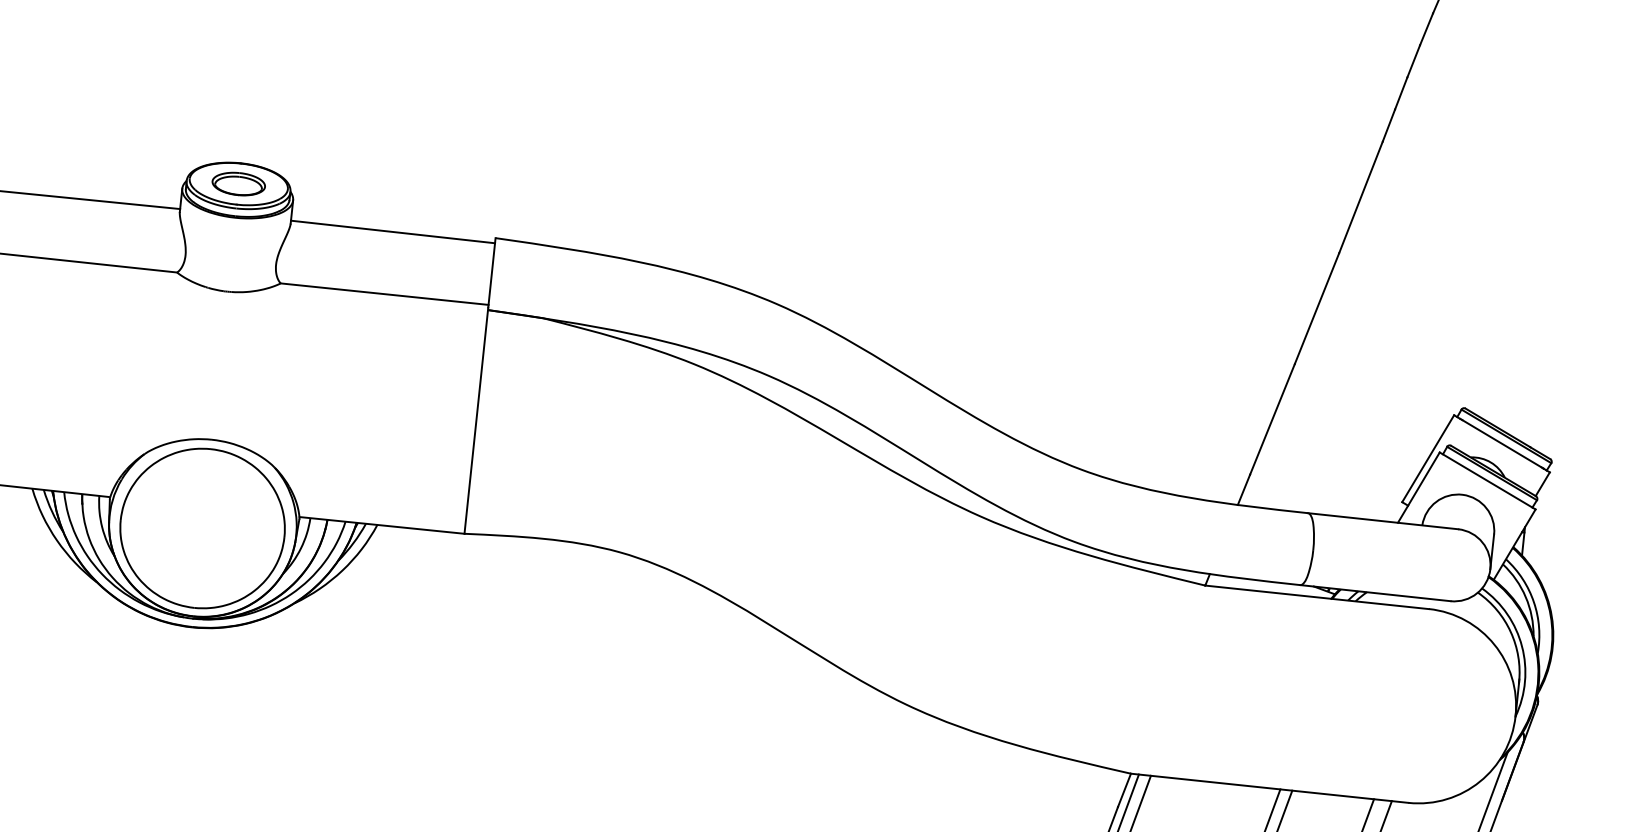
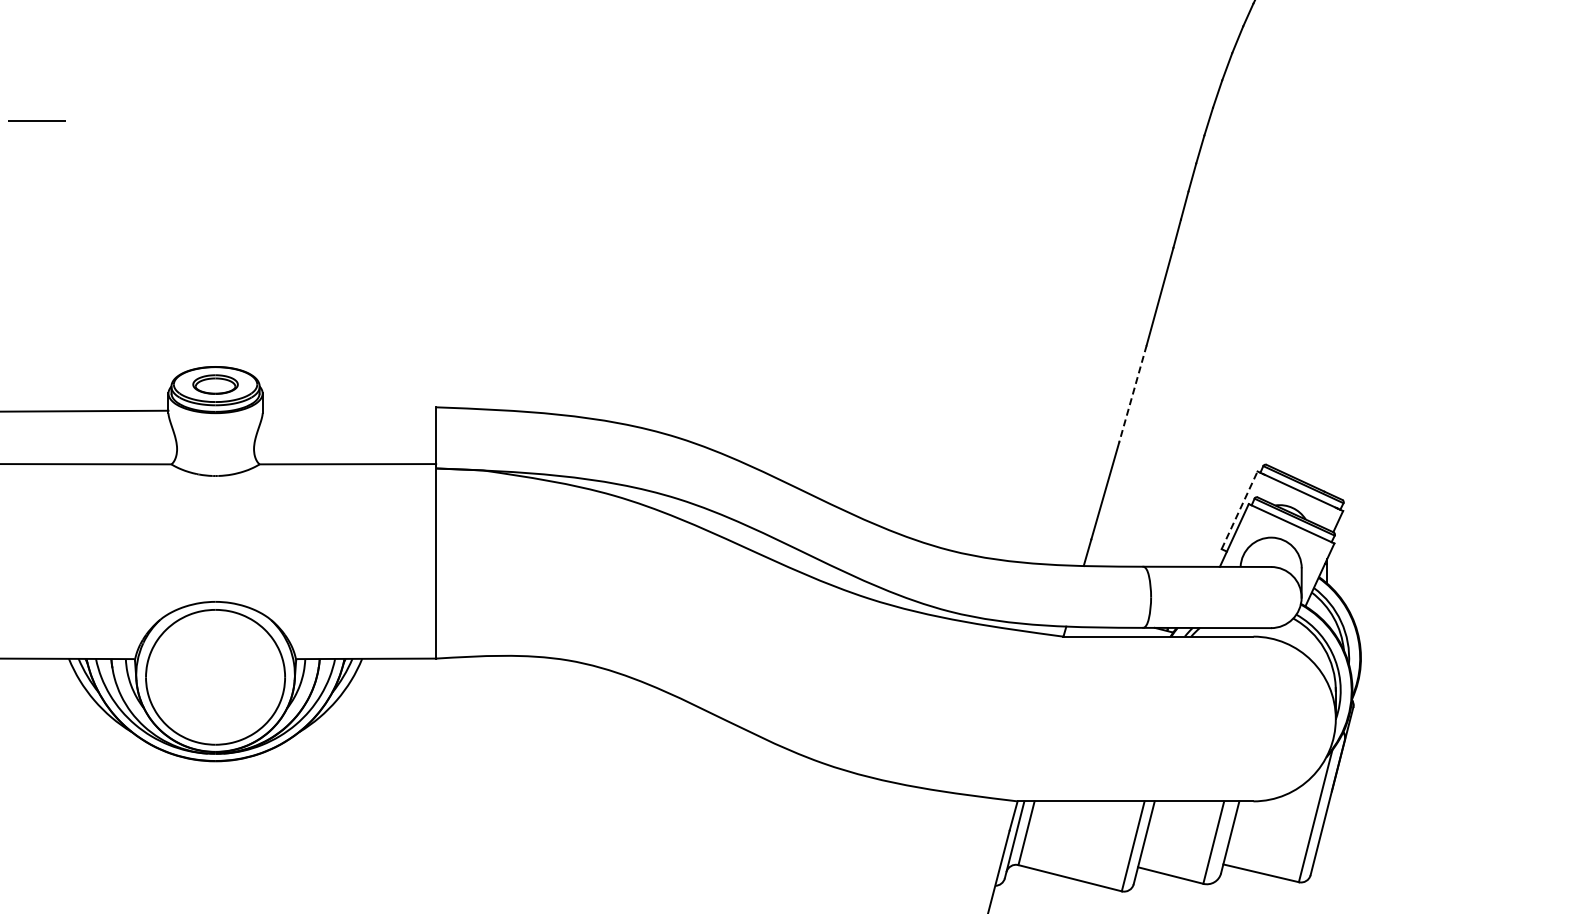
line: (393, 231) -> (349, 410), removed
line: (1316, 309) -> (1132, 394), solid -> dashed
line: (1428, 458) -> (1239, 510), solid -> dashed

